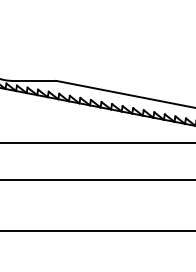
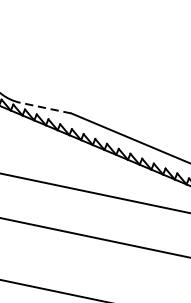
line: (33, 80) -> (45, 107), solid -> dashed

